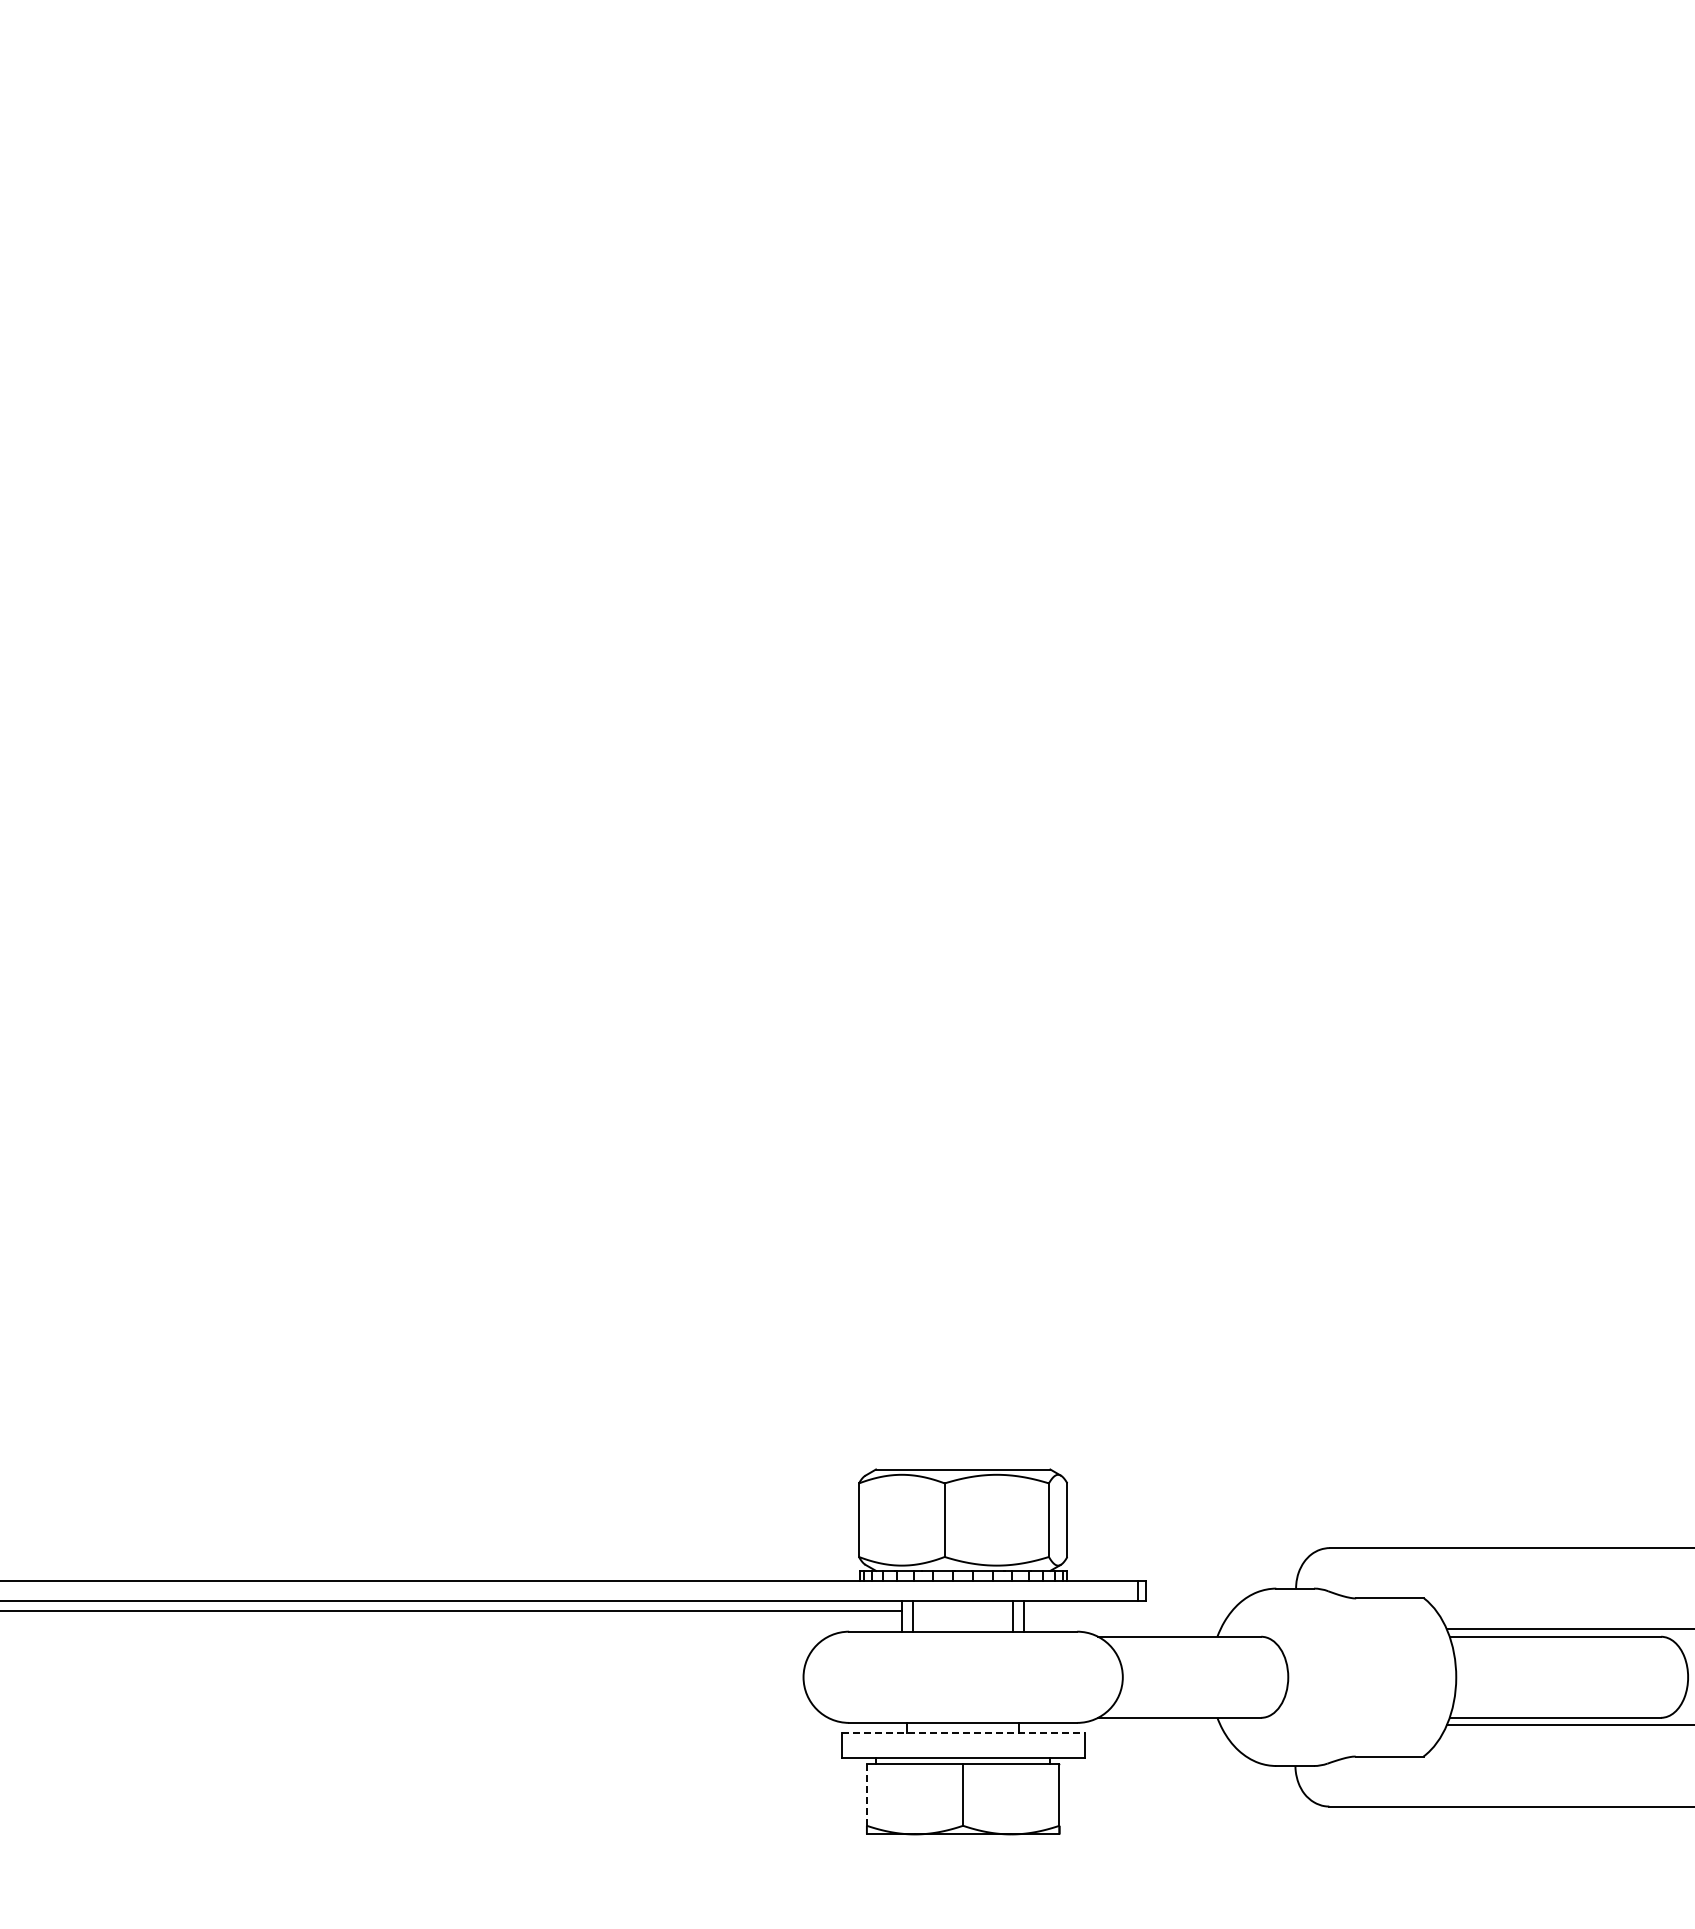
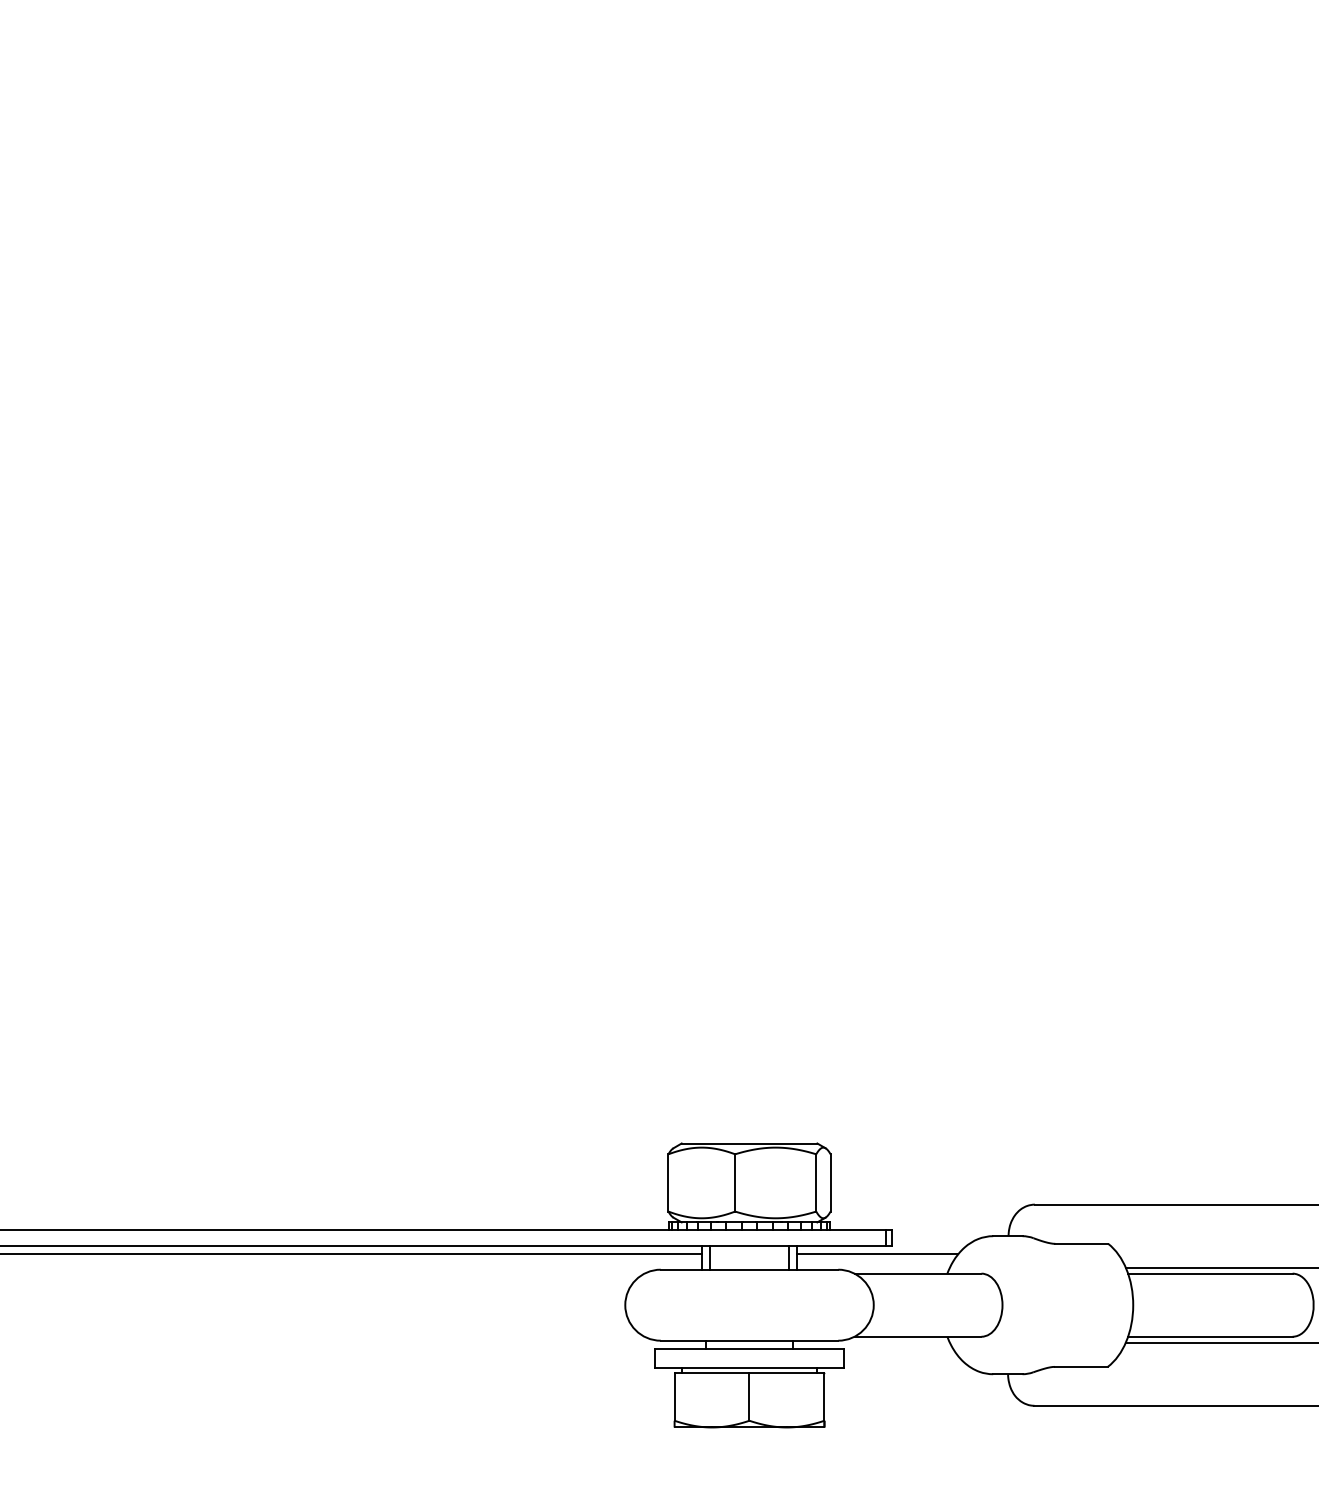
line: (1127, 1611) -> (877, 1253), added
line: (963, 1733) -> (749, 1348), dashed -> solid
line: (866, 1795) -> (674, 1397), dashed -> solid

